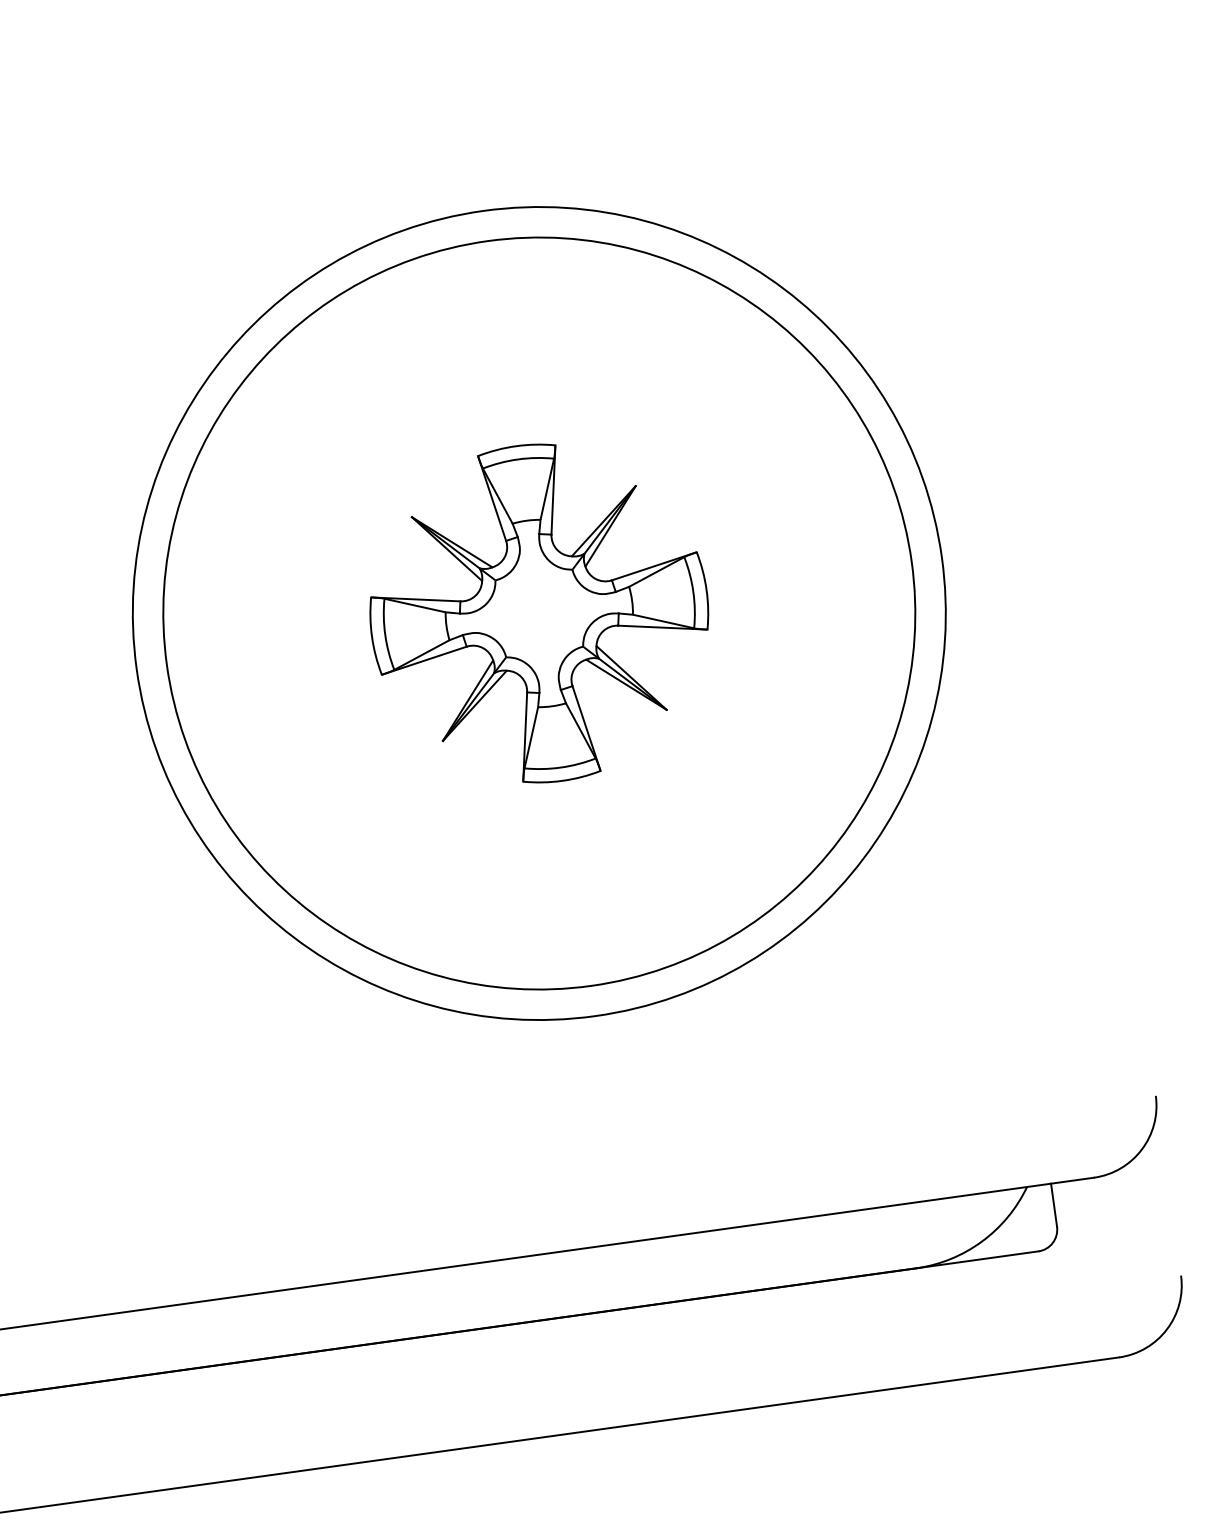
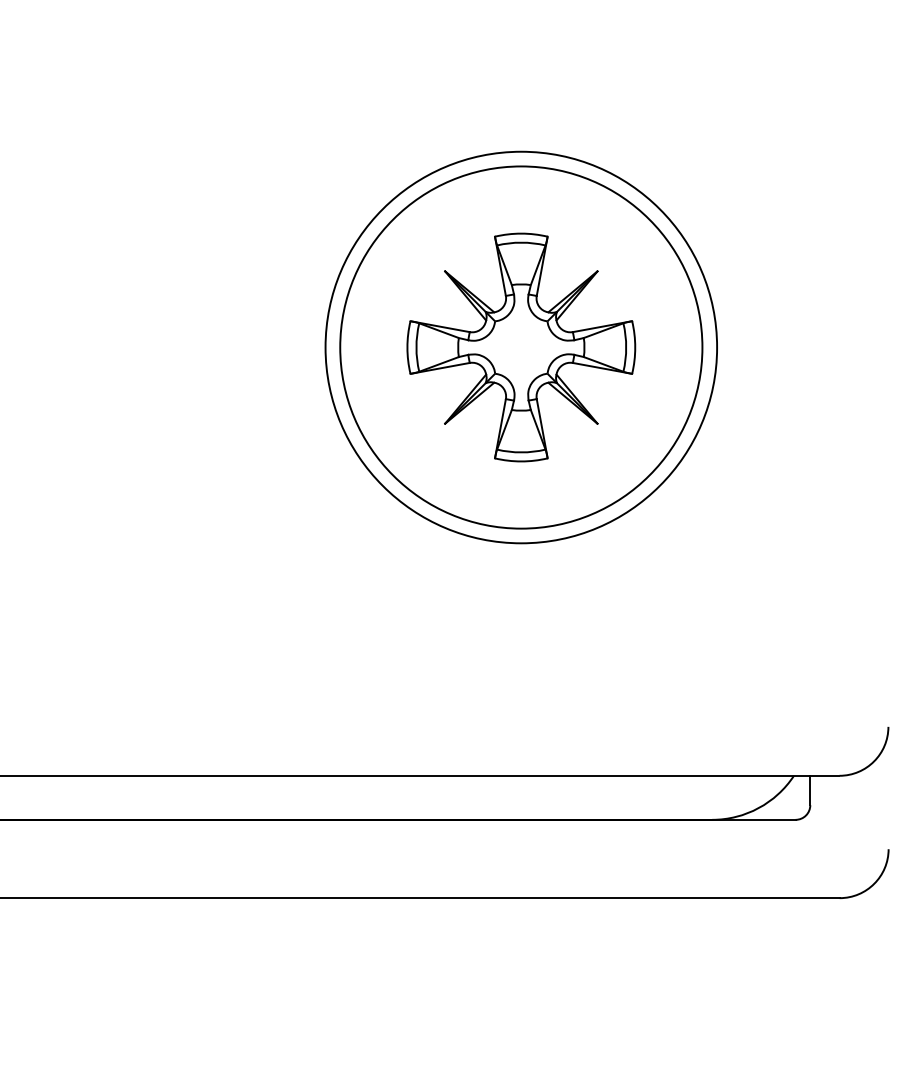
circle: (539, 613) -> (521, 347), size x0.71
circle: (539, 613) -> (521, 347), size x0.71

